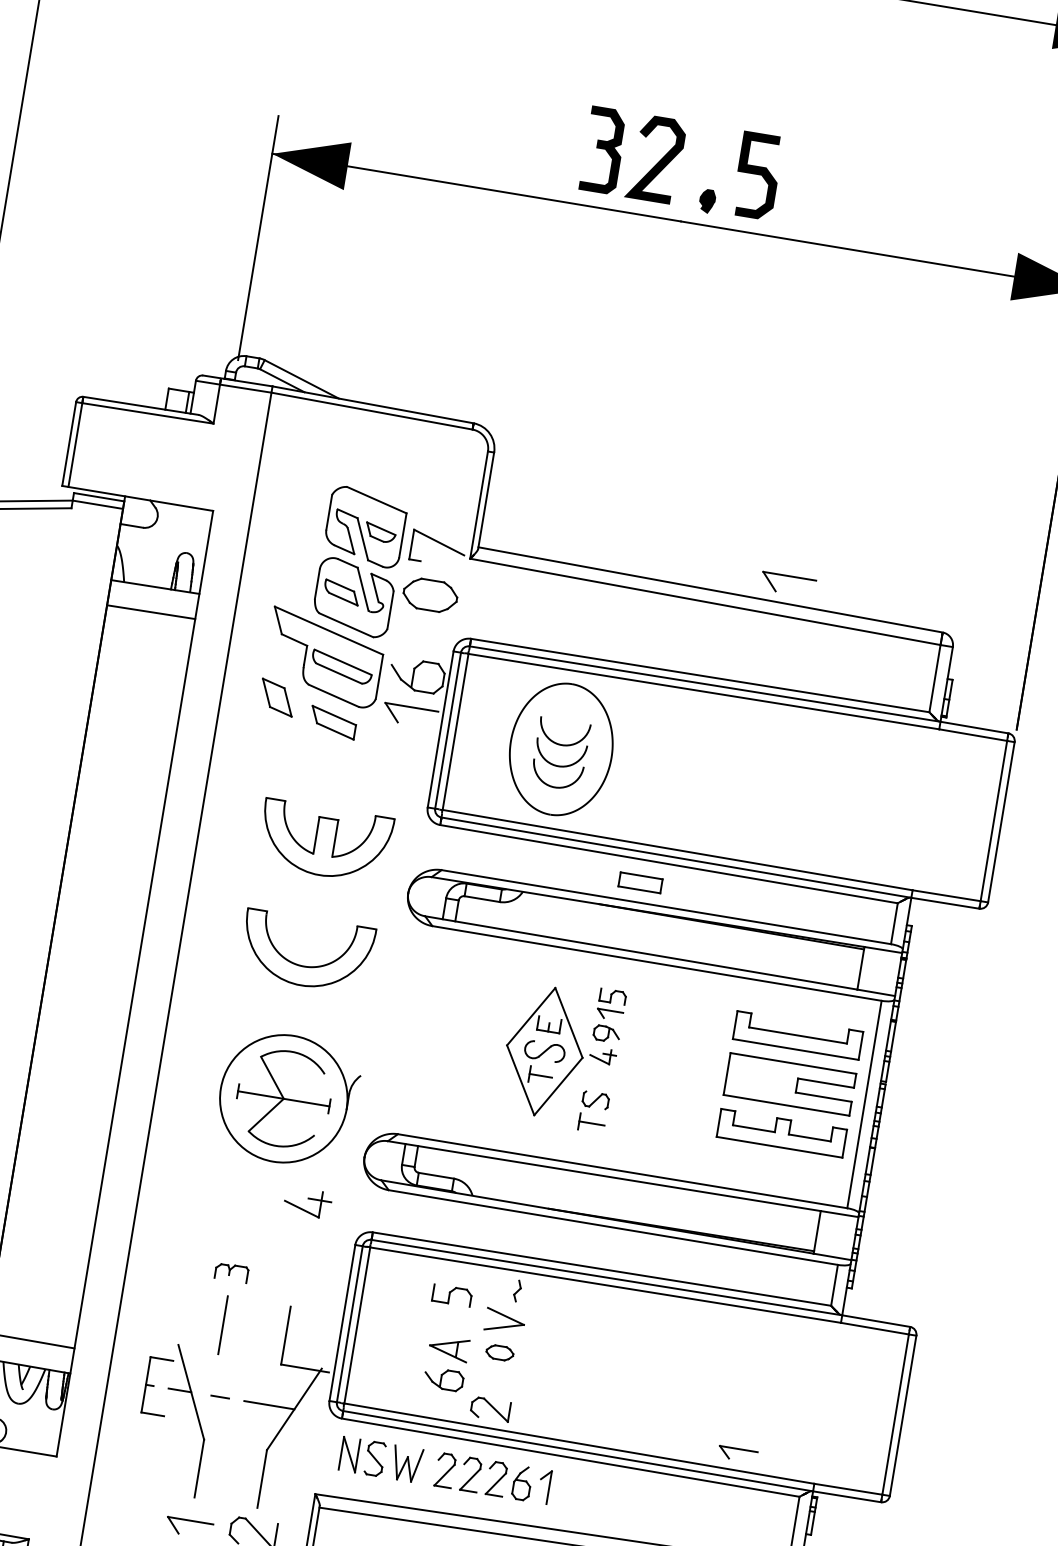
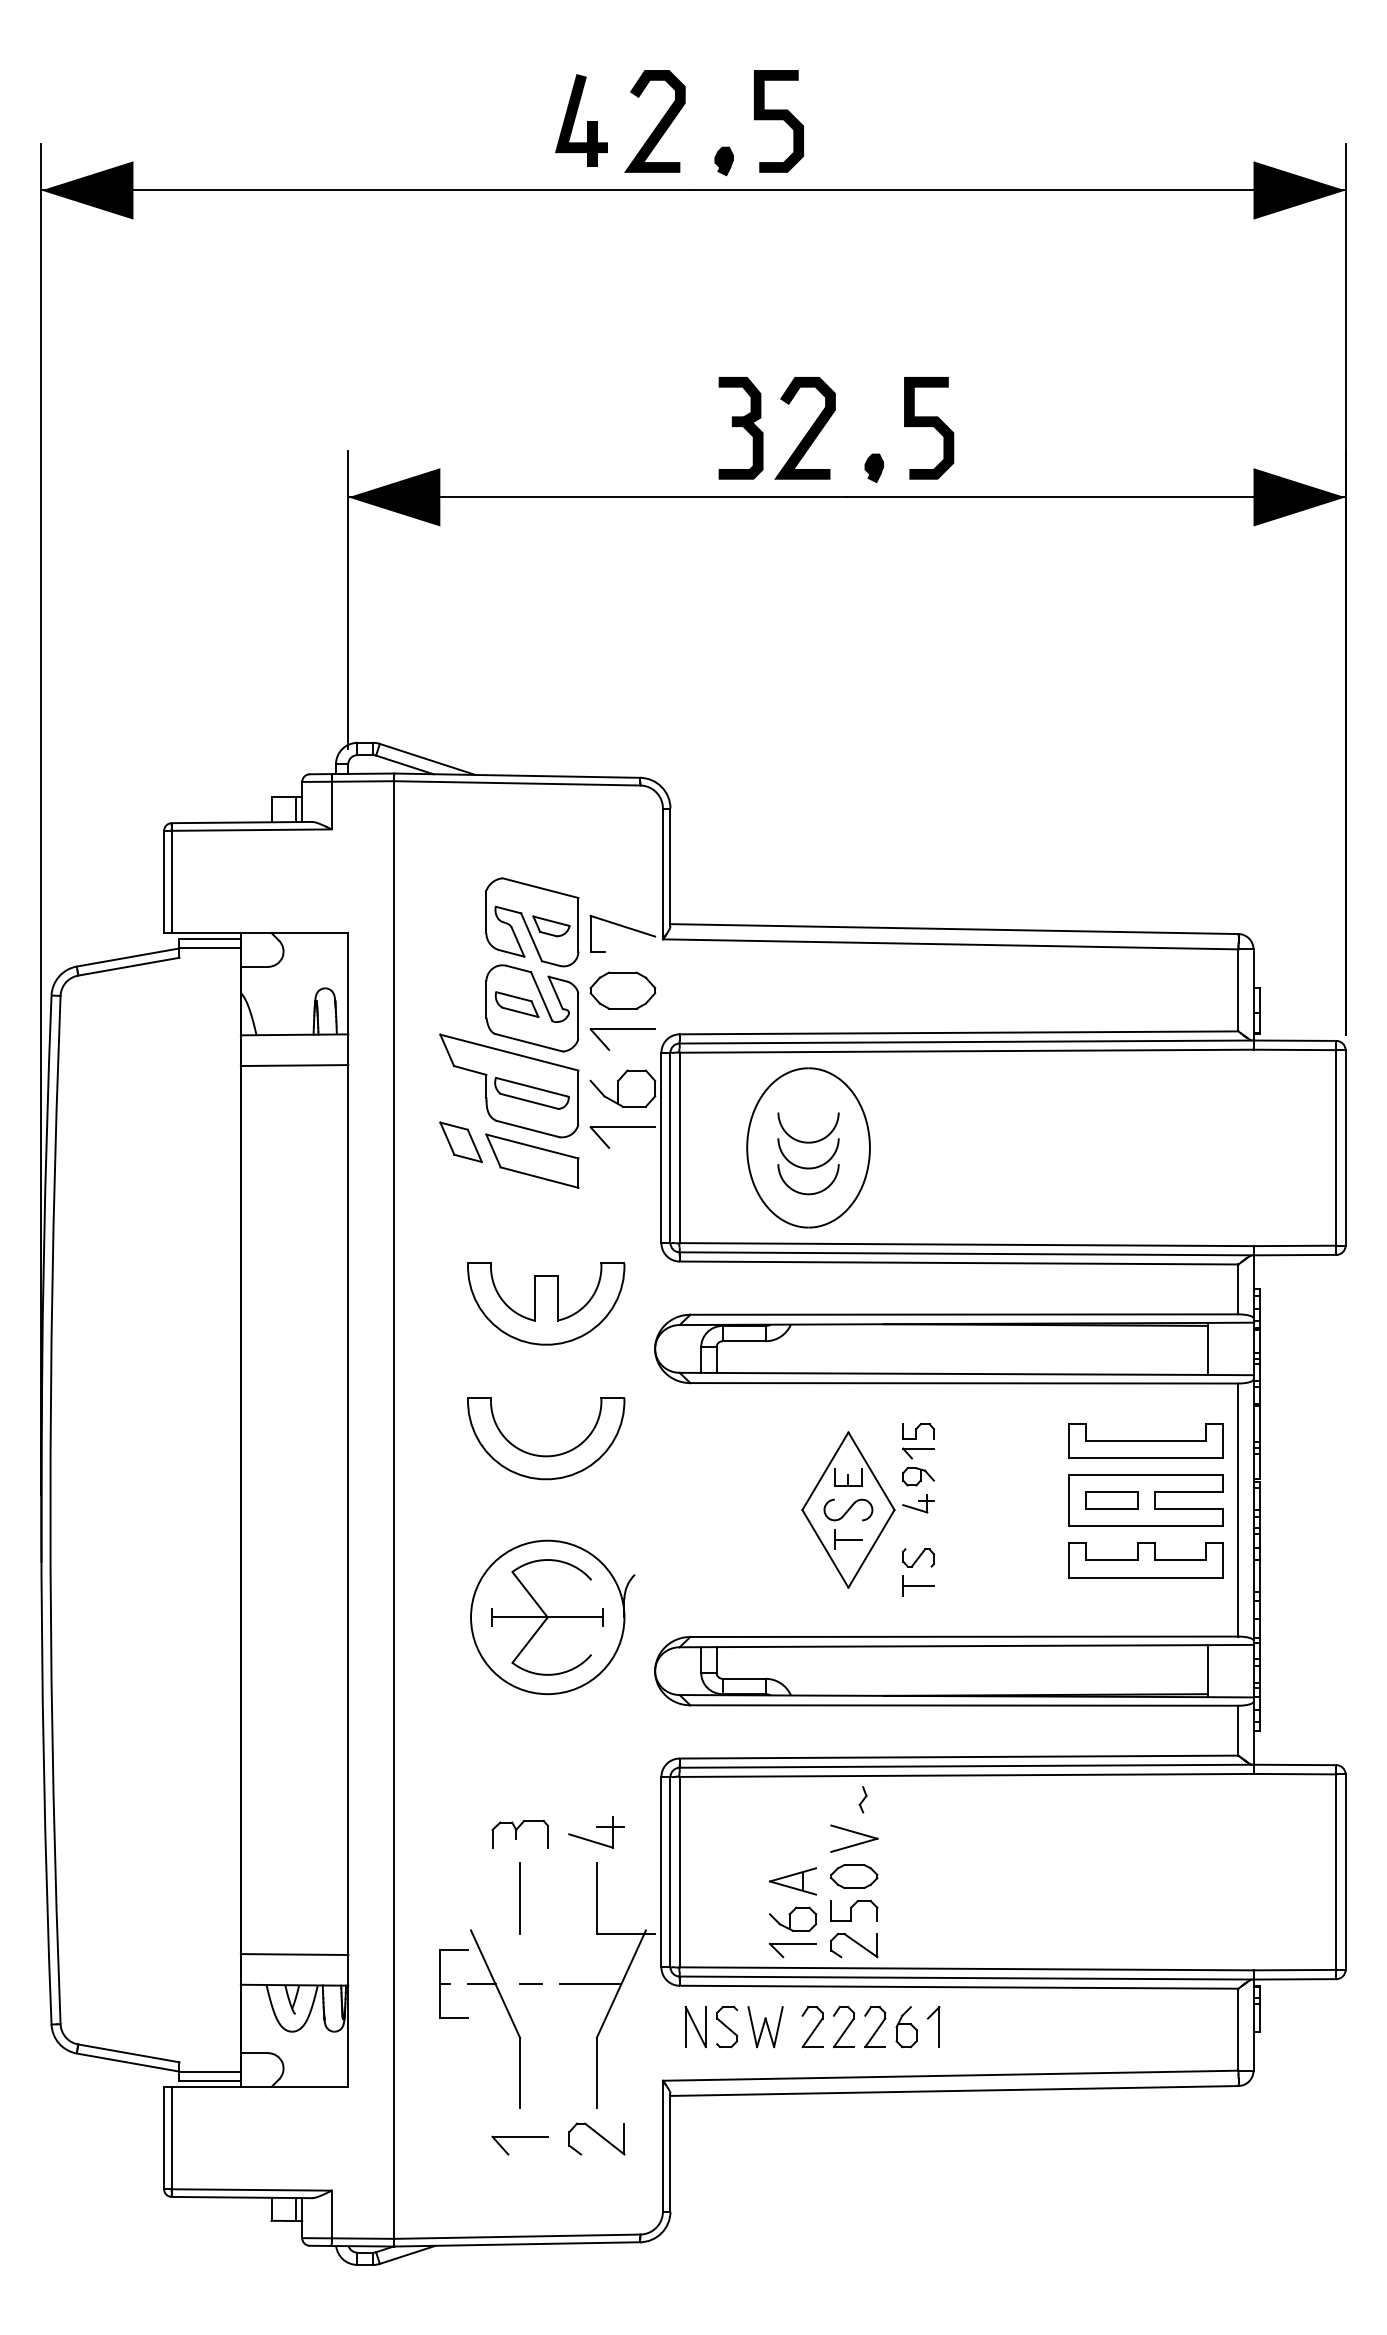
part: (789, 576) -> (622, 1029), moved
part: (333, 722) -> (532, 1160), size x1.67
part: (640, 882) -> (1111, 1500), moved
part: (307, 1203) -> (596, 1832), moved
part: (231, 1272) -> (519, 1834), size x1.43
part: (452, 1295) -> (854, 1910), moved
part: (500, 1352) -> (854, 1876), size x1.43
part: (737, 1454) -> (792, 1950), moved

